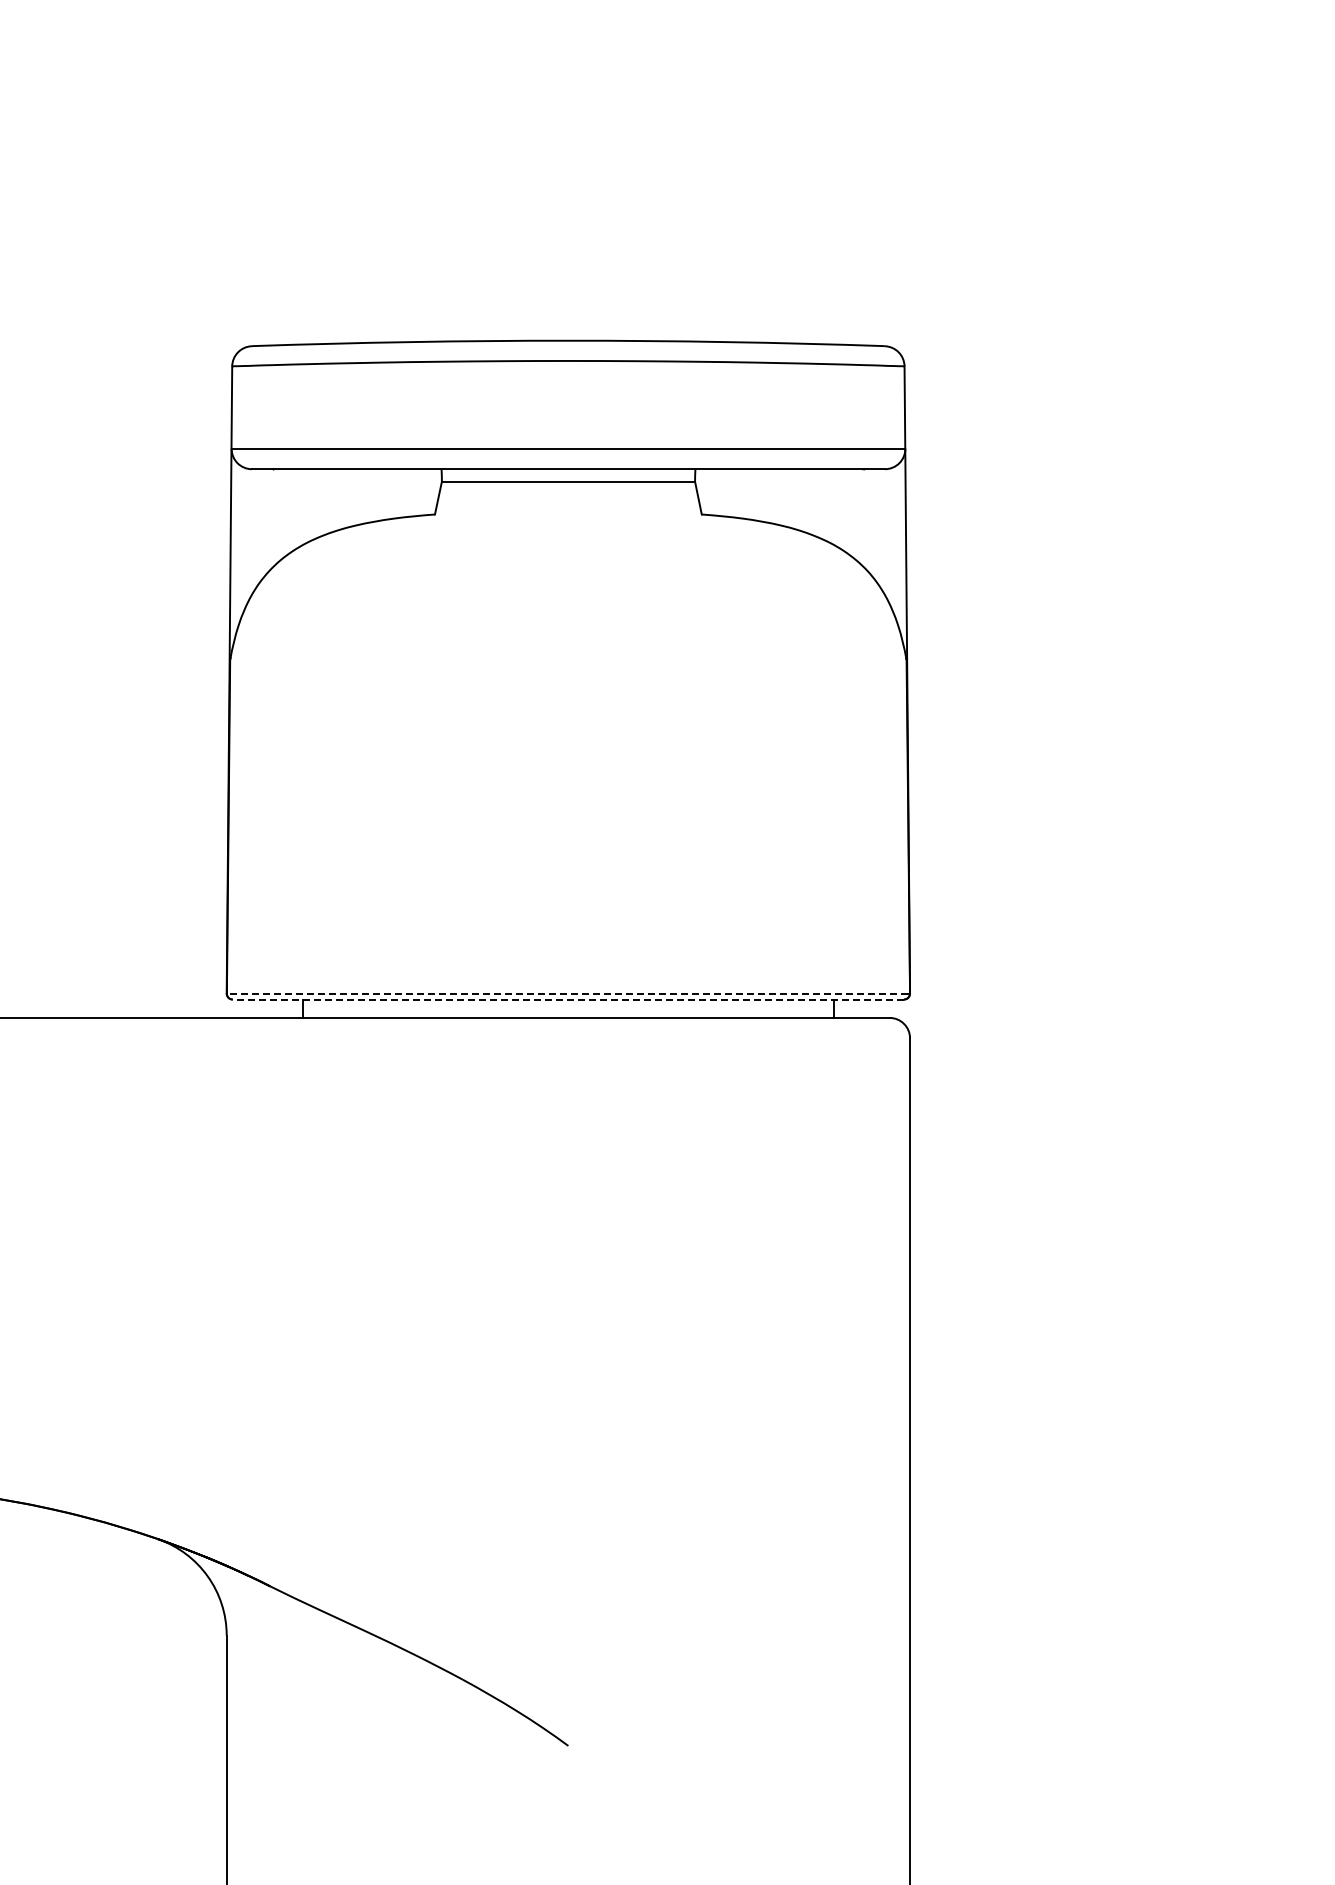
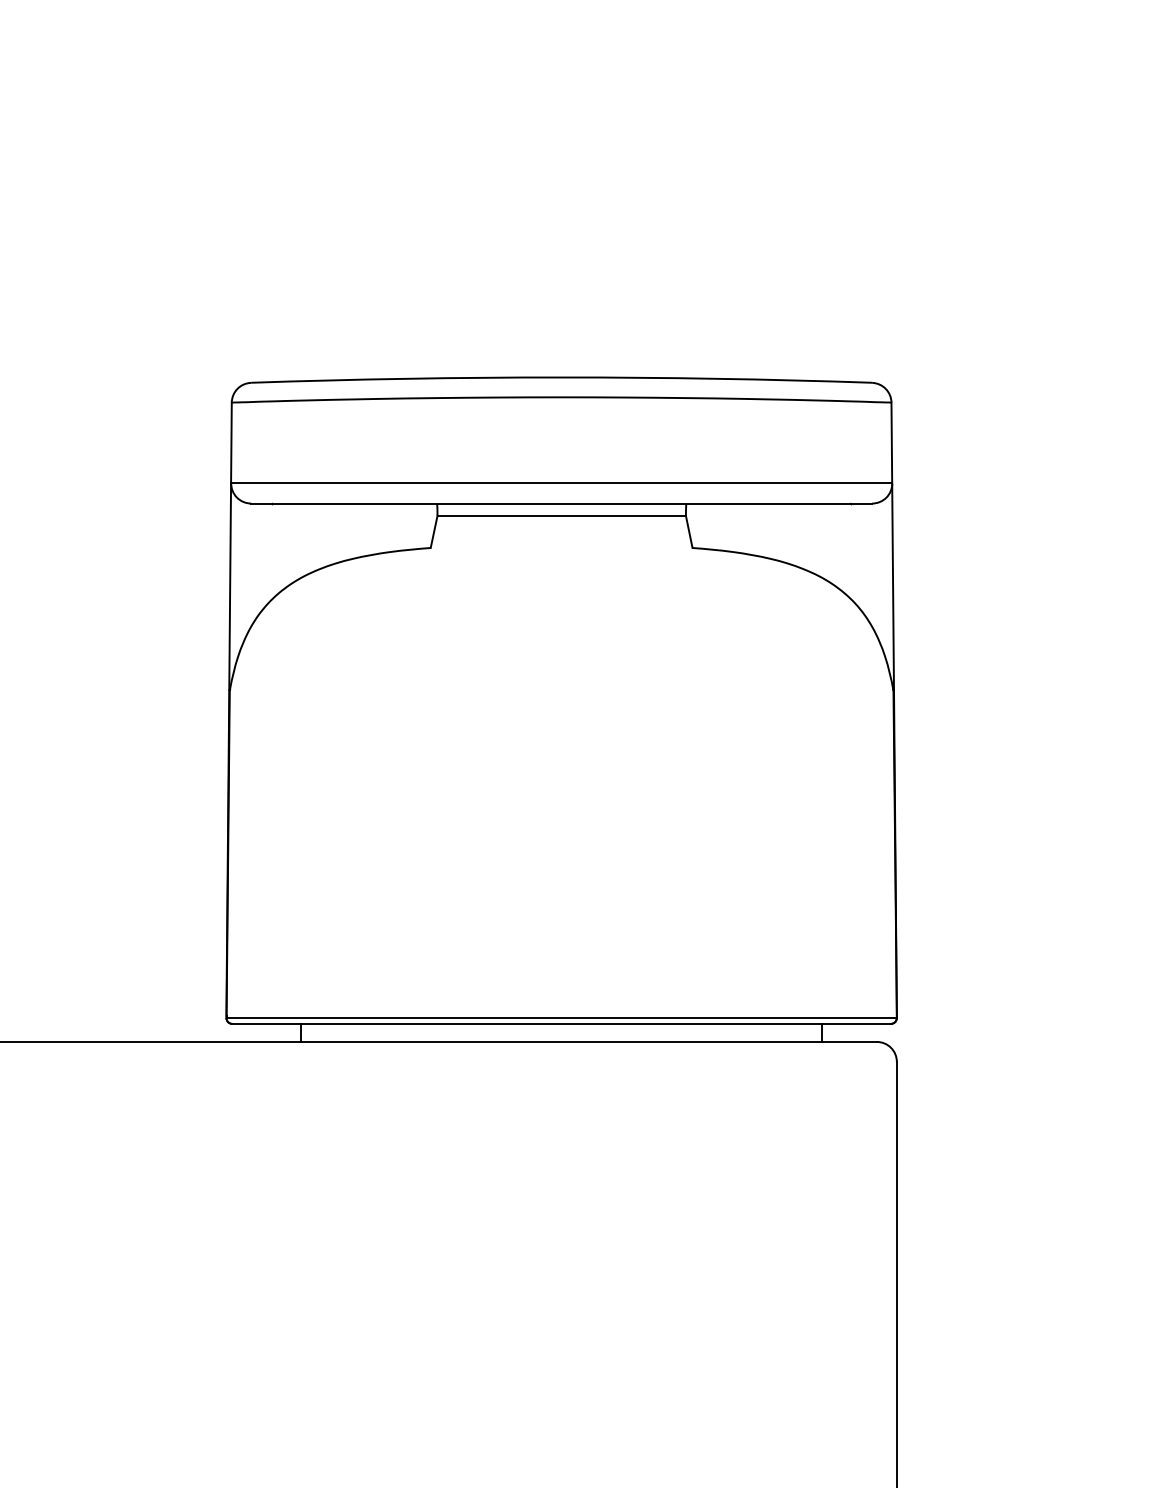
line: (566, 993) -> (559, 1017), dashed -> solid
line: (568, 999) -> (561, 1023), dashed -> solid

